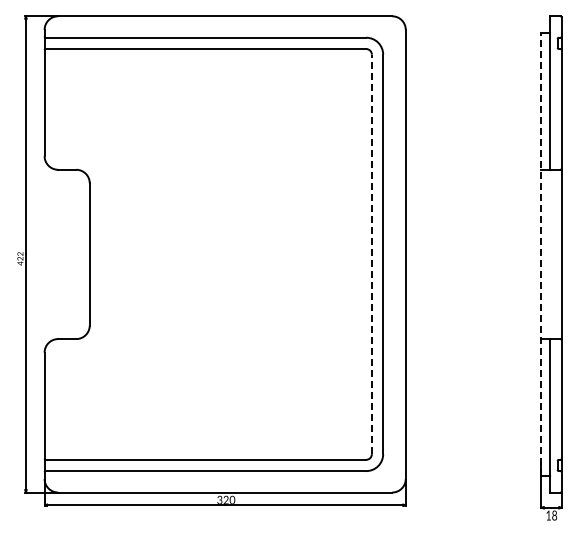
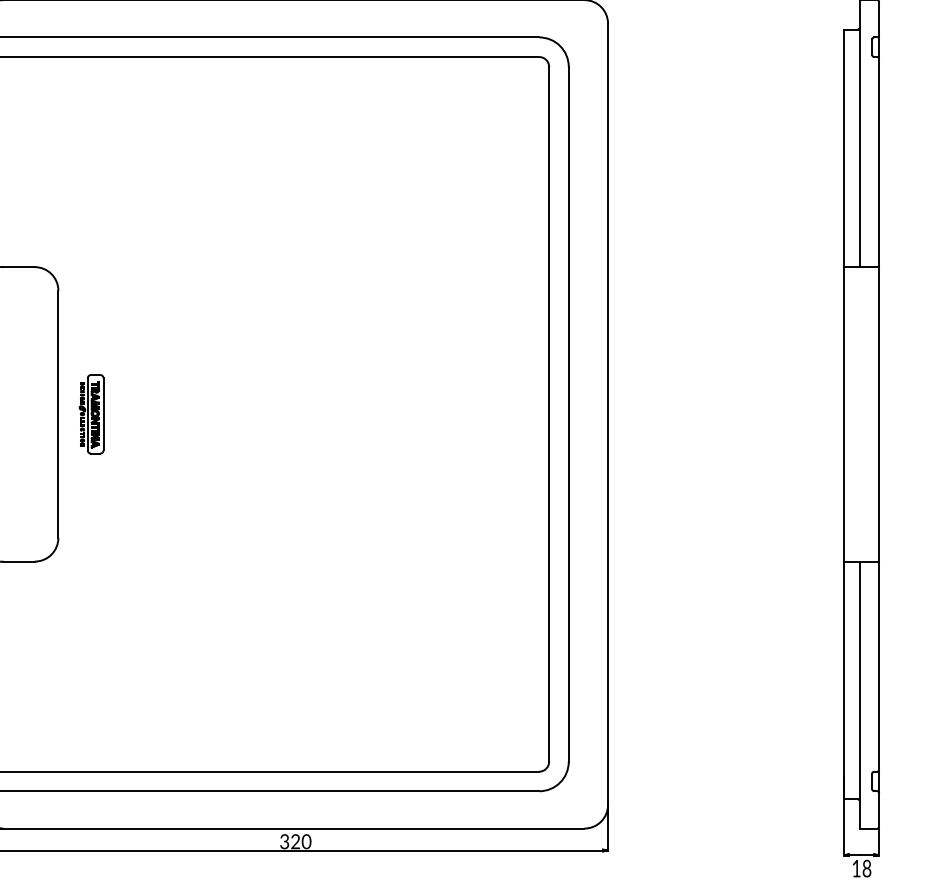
line: (541, 253) -> (844, 412), dashed -> solid
part: (108, 254) -> (90, 414), added
line: (371, 254) -> (548, 414), dashed -> solid

